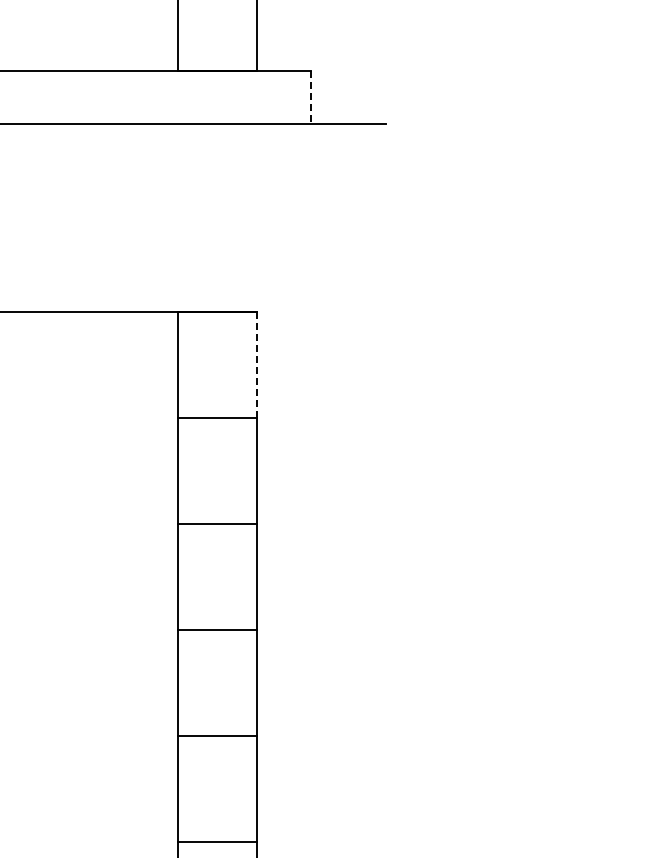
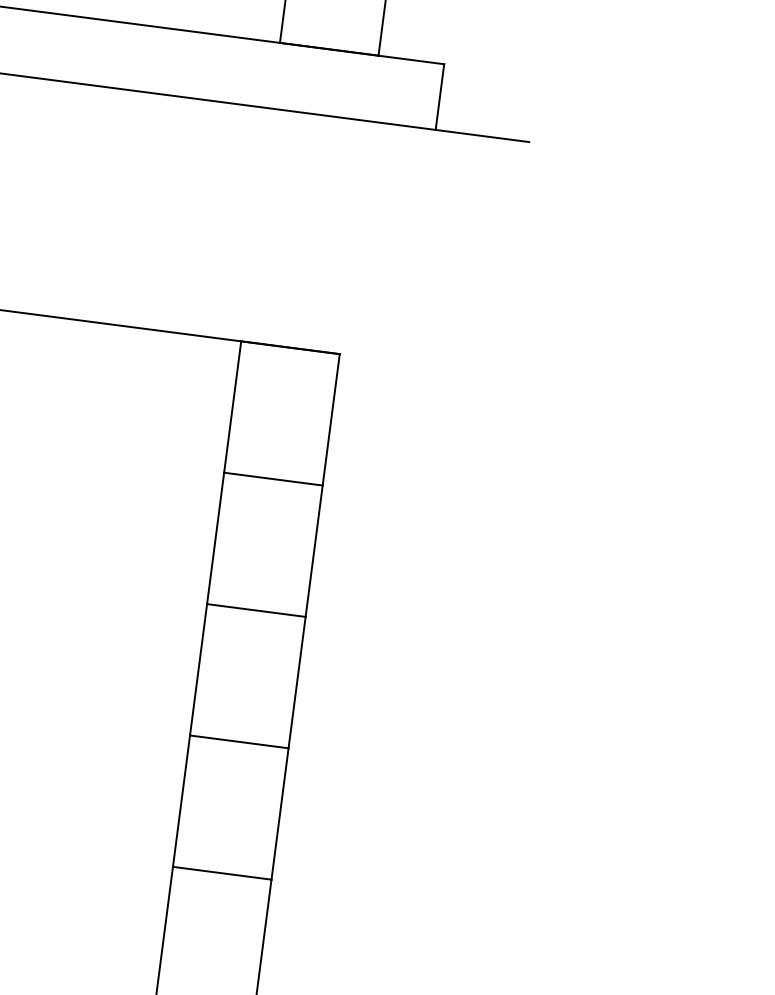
line: (310, 97) -> (439, 97), dashed -> solid
line: (257, 364) -> (331, 419), dashed -> solid

